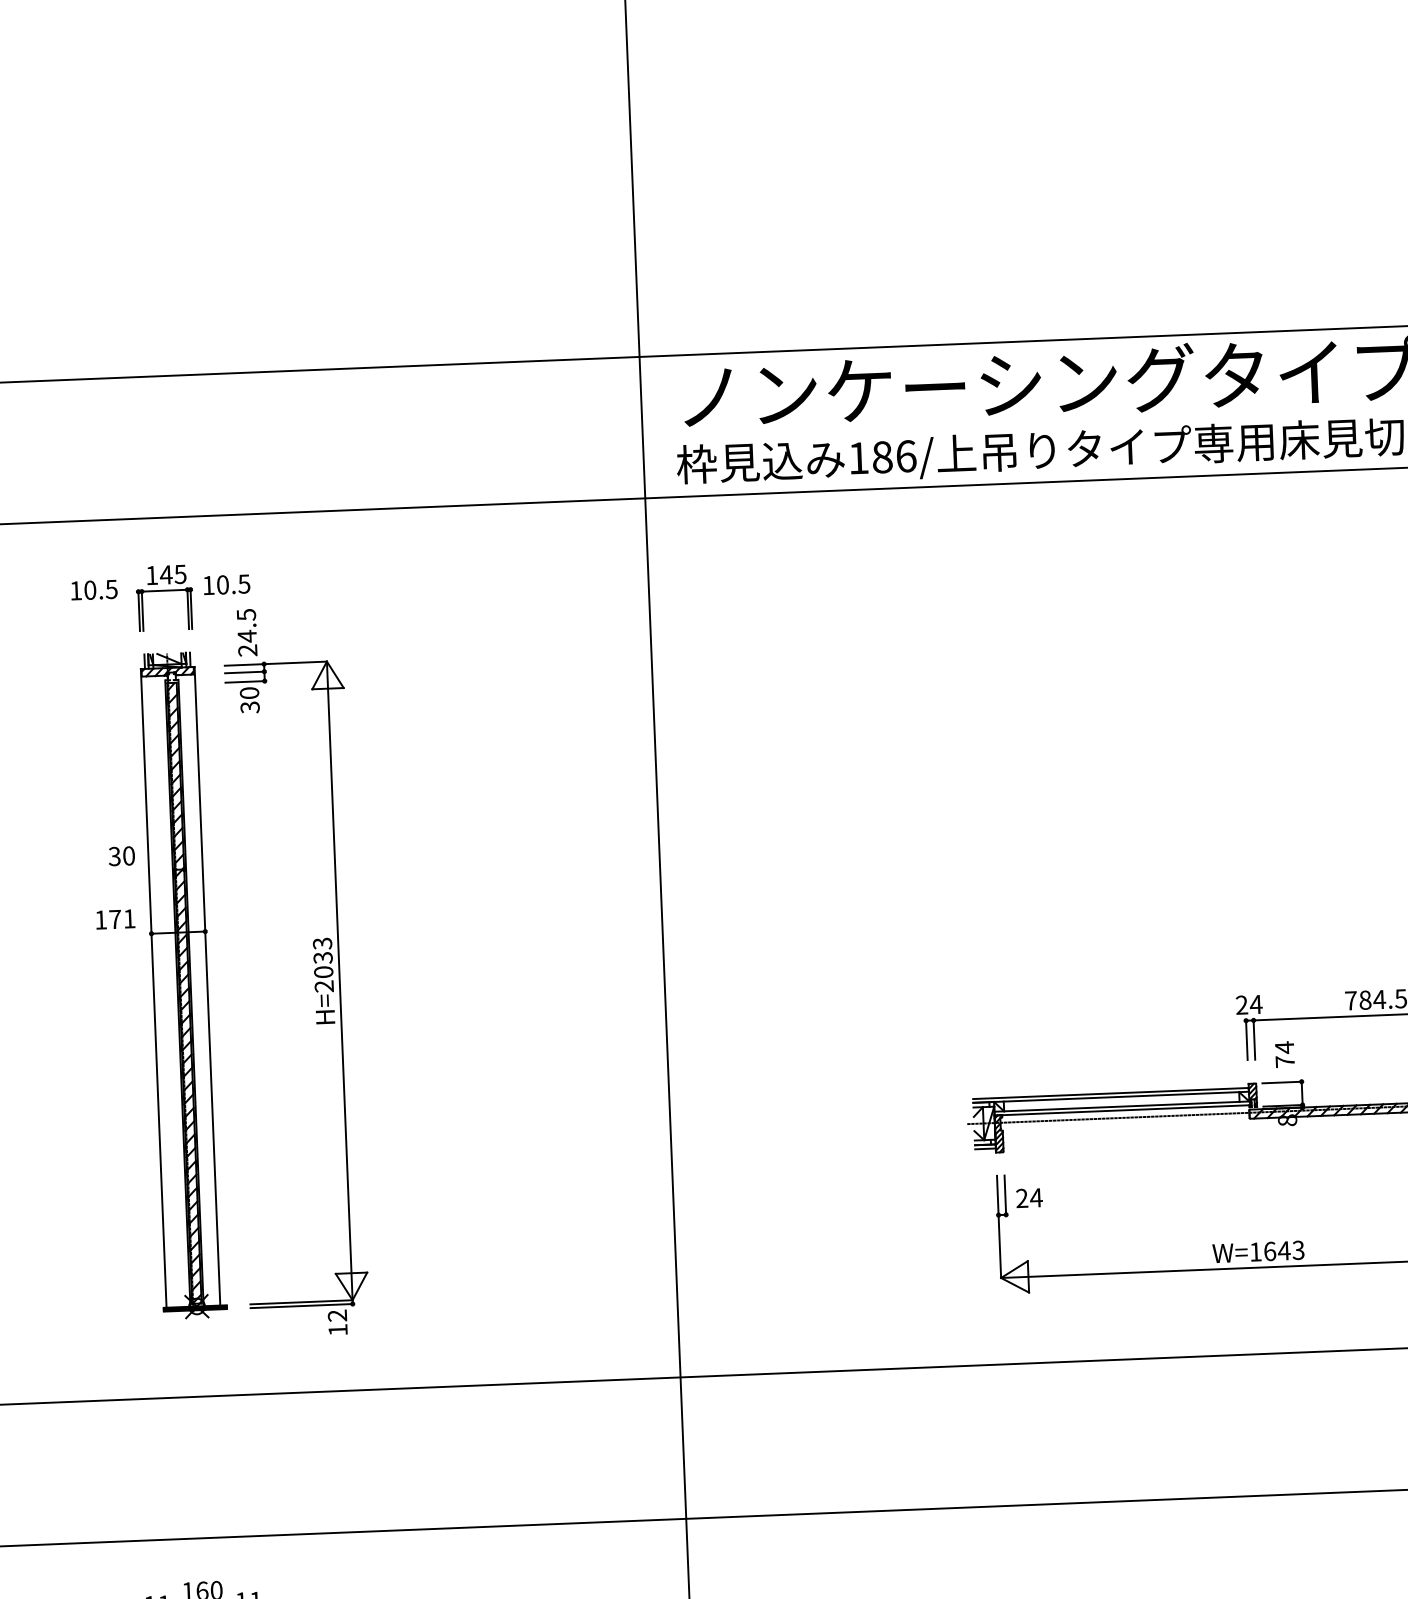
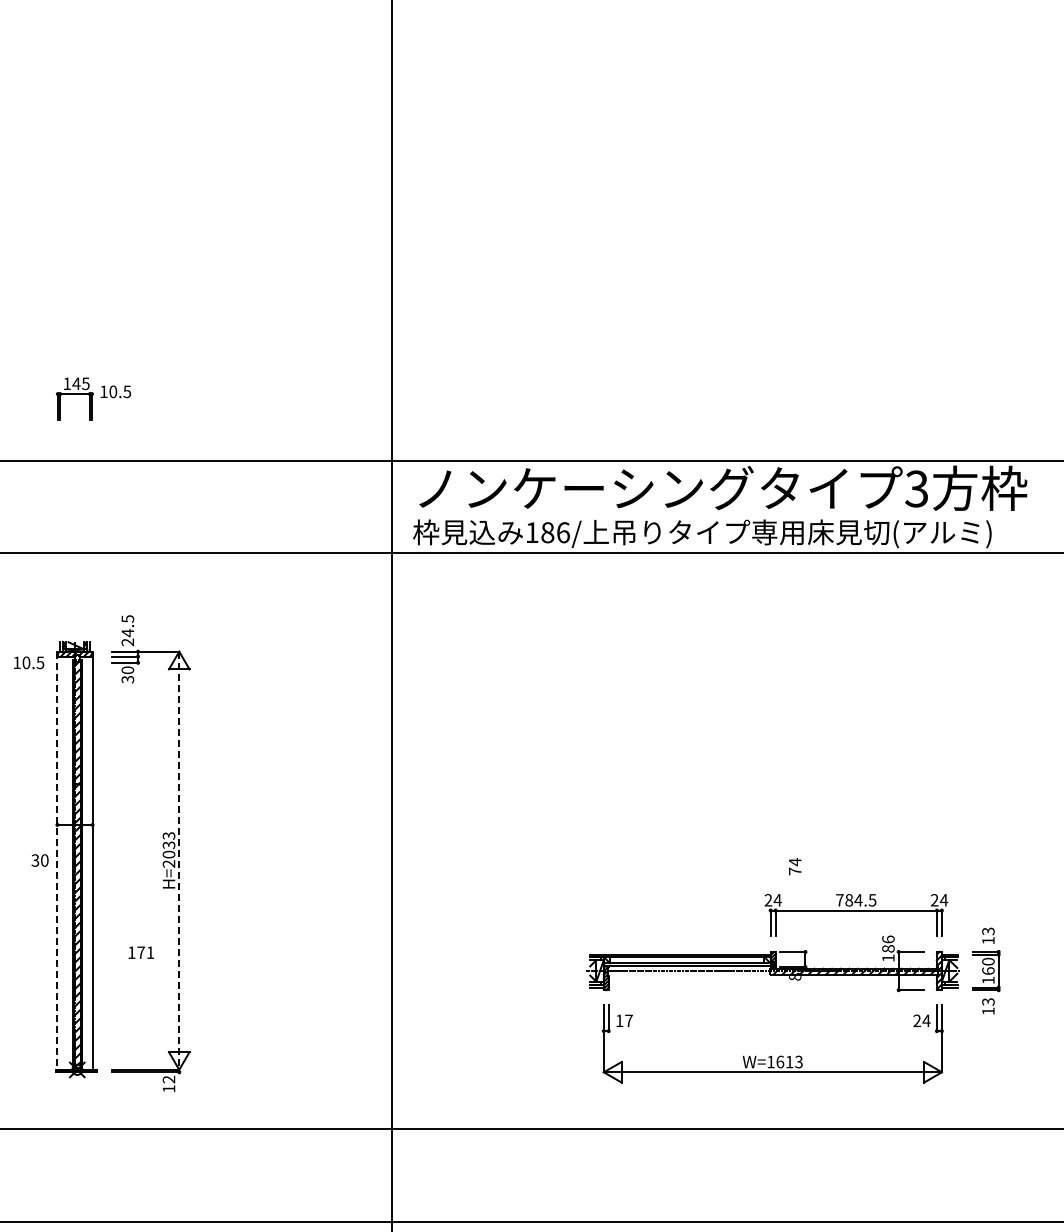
text: (94, 589) -> (29, 662), moved
part: (193, 596) -> (93, 398), moved
text: (120, 856) -> (39, 860), moved
text: (115, 919) -> (141, 952), moved
line: (340, 982) -> (179, 861), solid -> dashed
line: (153, 989) -> (57, 861), solid -> dashed
text: (1285, 1054) -> (795, 866), moved
text: (1029, 1197) -> (624, 1020), 24 -> 17
text: (1284, 1250) -> (789, 1061), W=1643 -> W=1613

